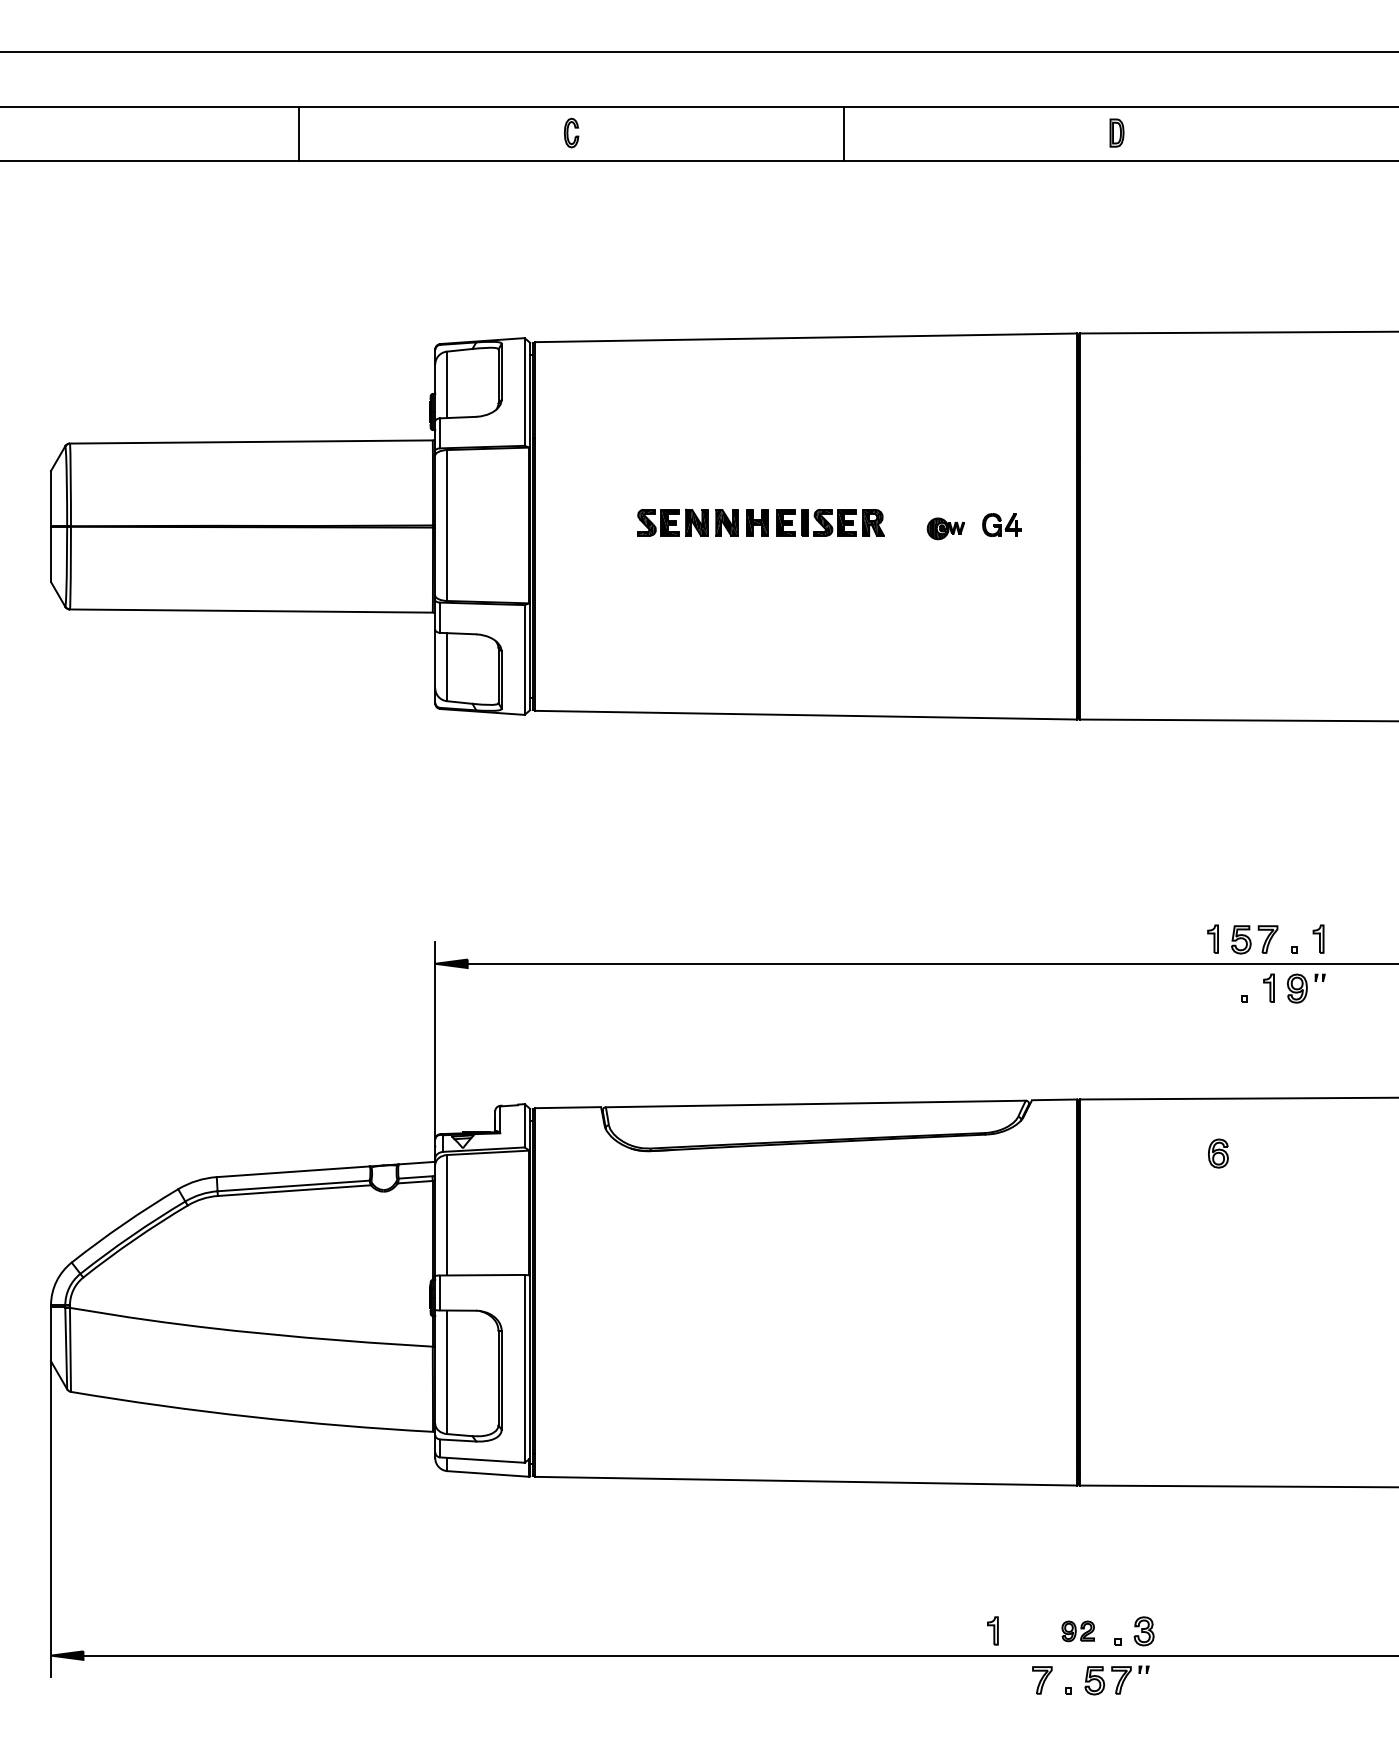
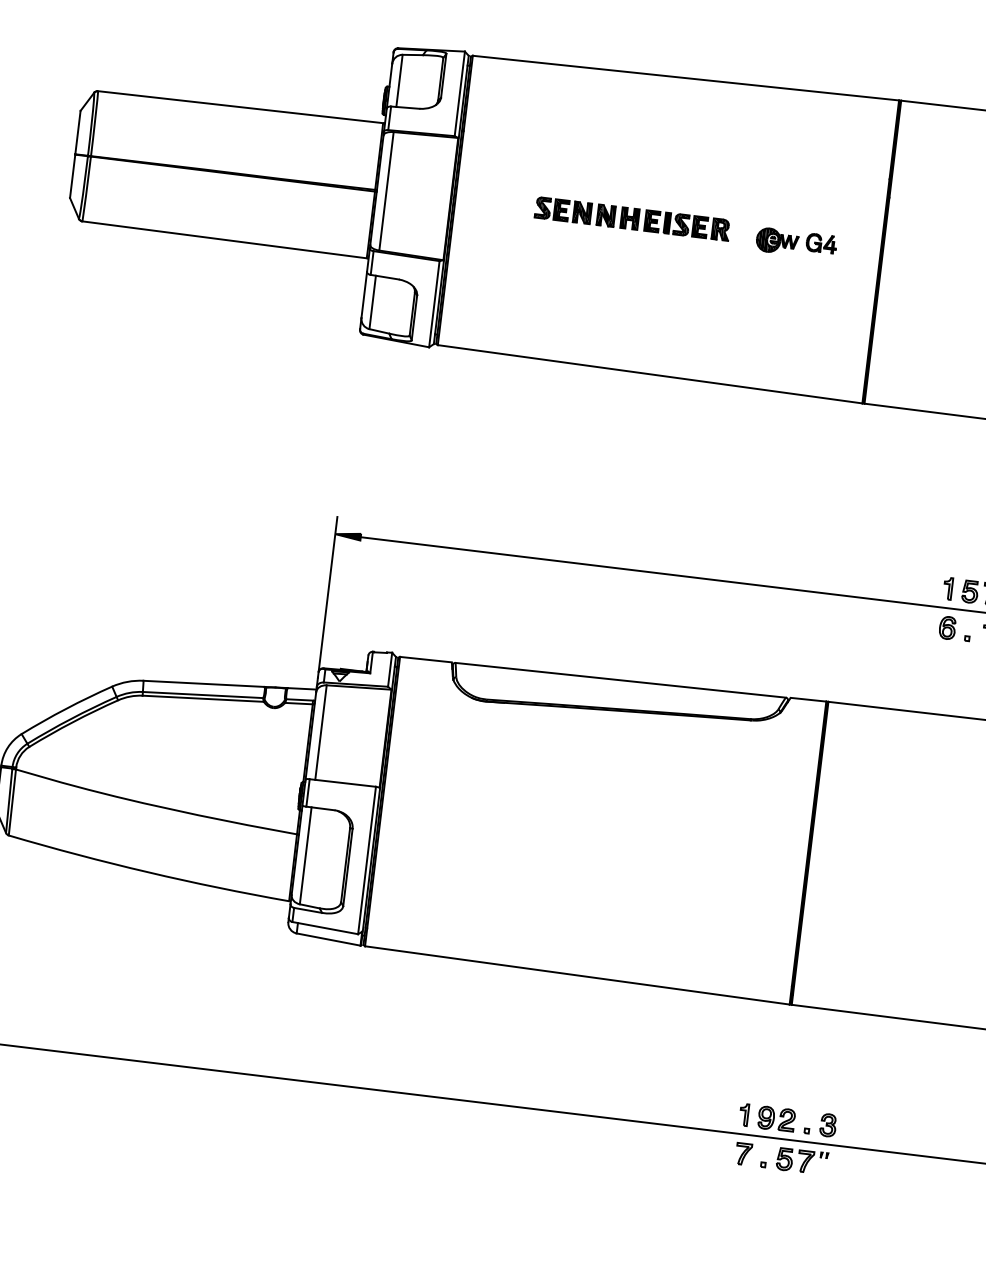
part: (945, 528) -> (777, 240), size x1.43
part: (1218, 1153) -> (947, 627), moved
part: (992, 1630) -> (743, 1114), moved
part: (1077, 1631) -> (775, 1119), size x1.43

